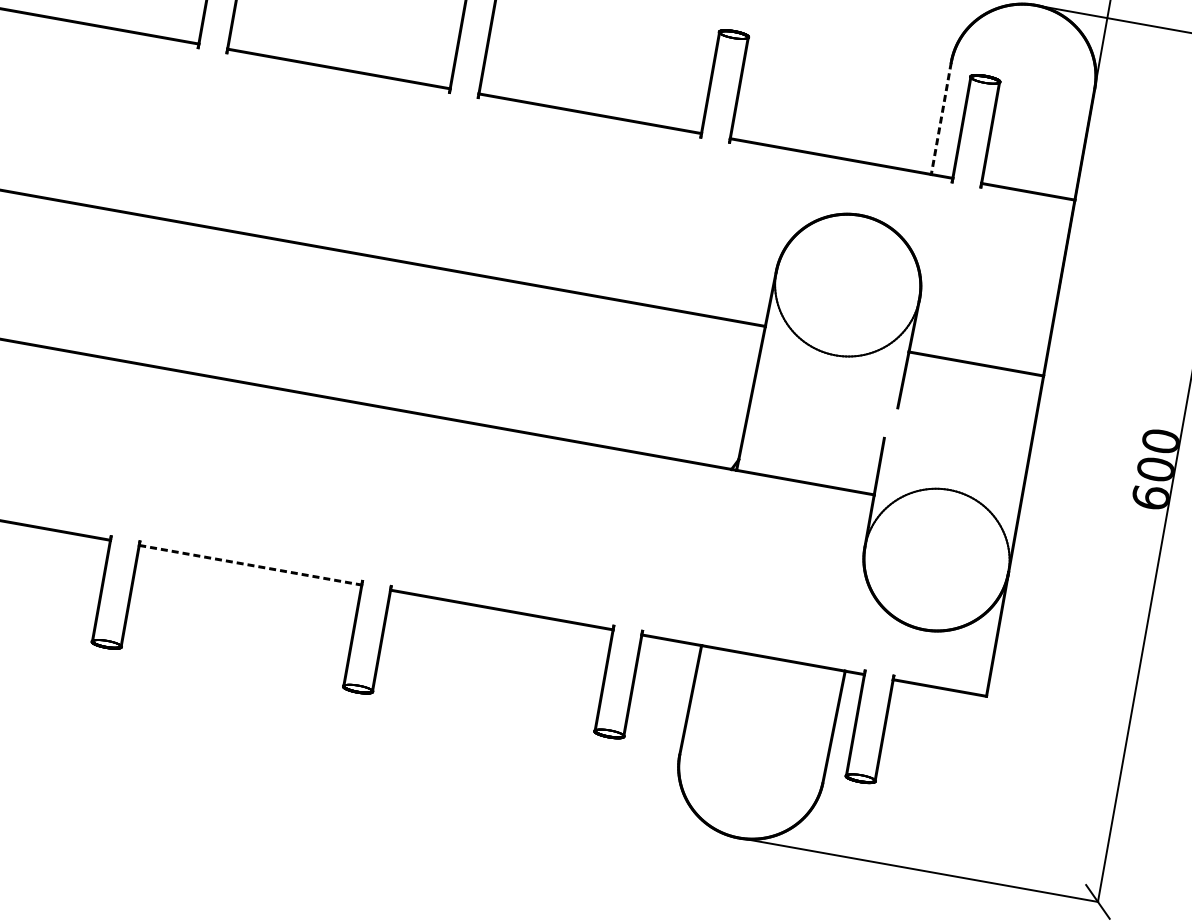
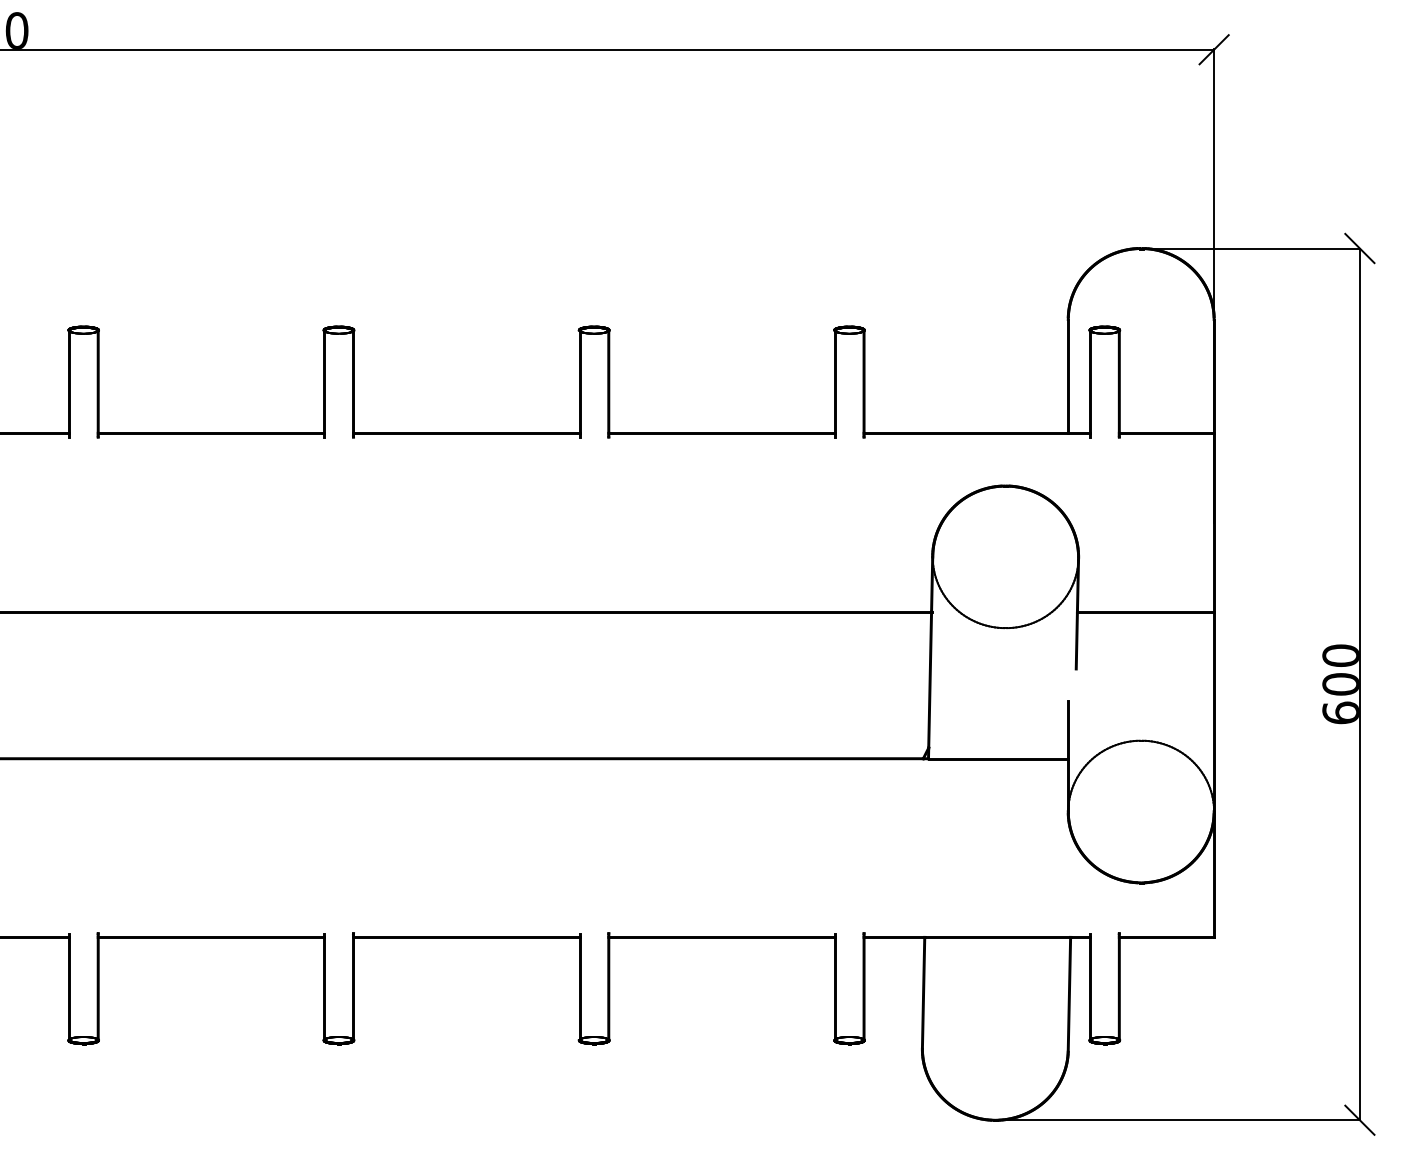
line: (941, 118) -> (1068, 376), dashed -> solid
line: (251, 565) -> (467, 937), dashed -> solid

